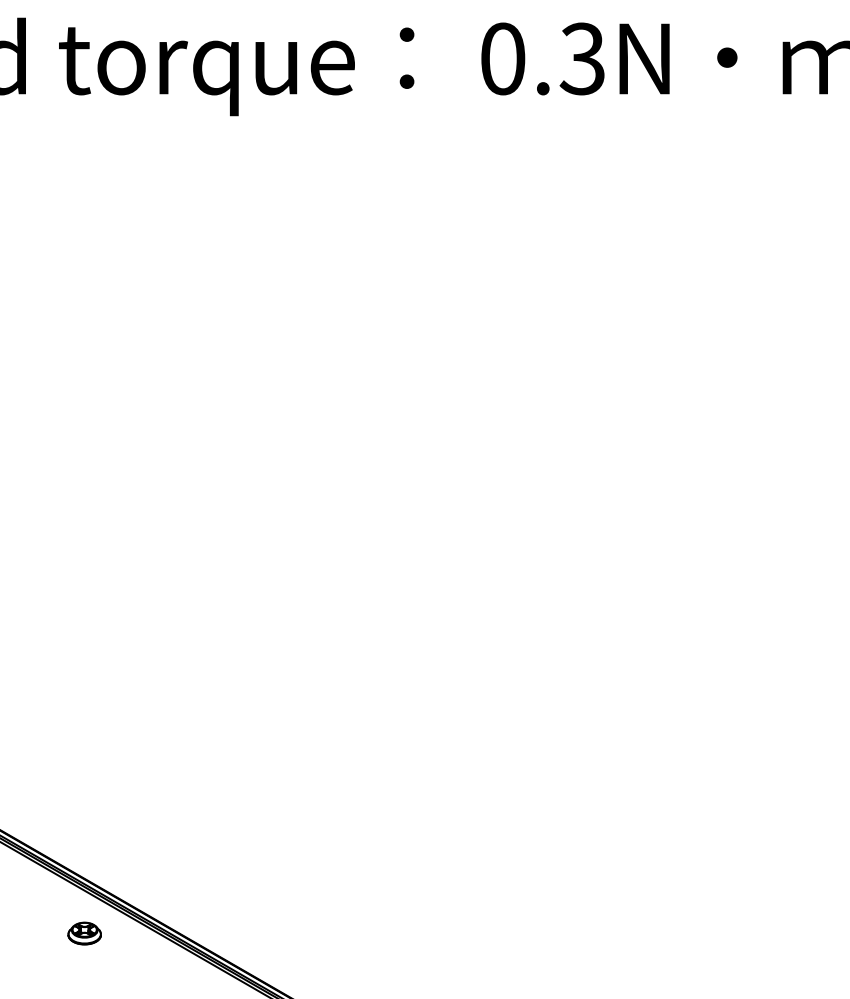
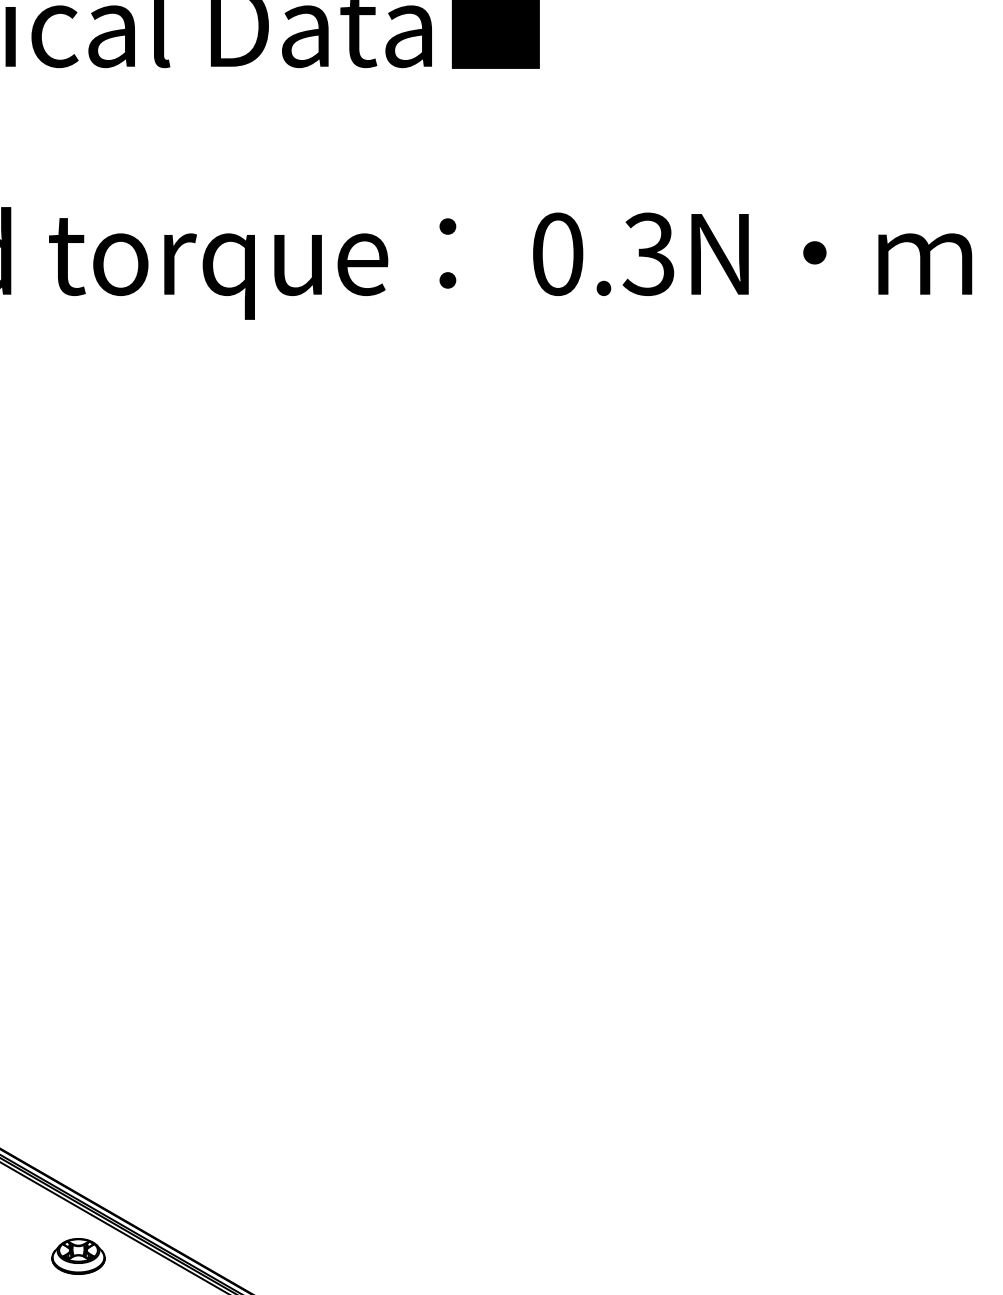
part: (84, 933) -> (78, 1256), size x1.4

